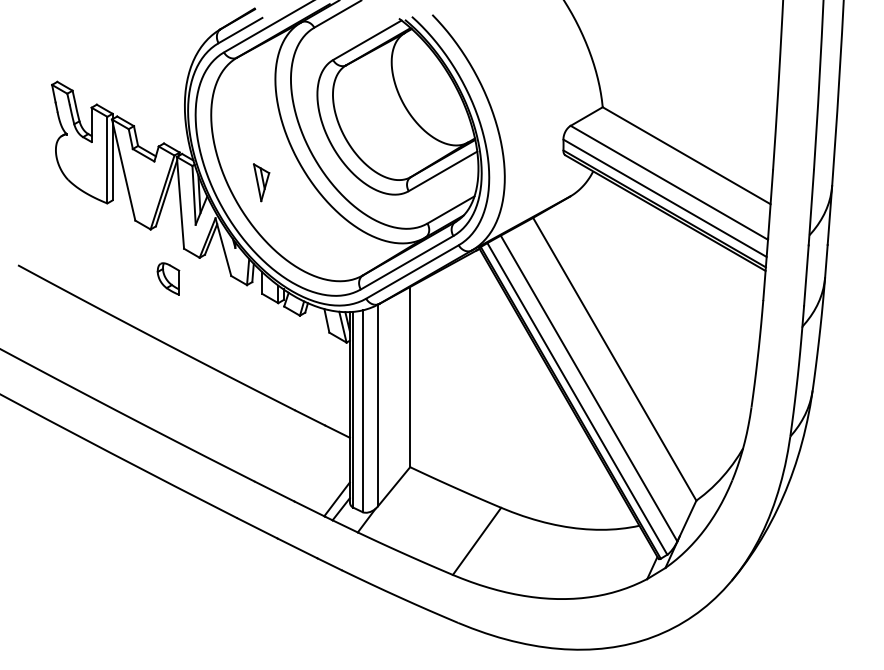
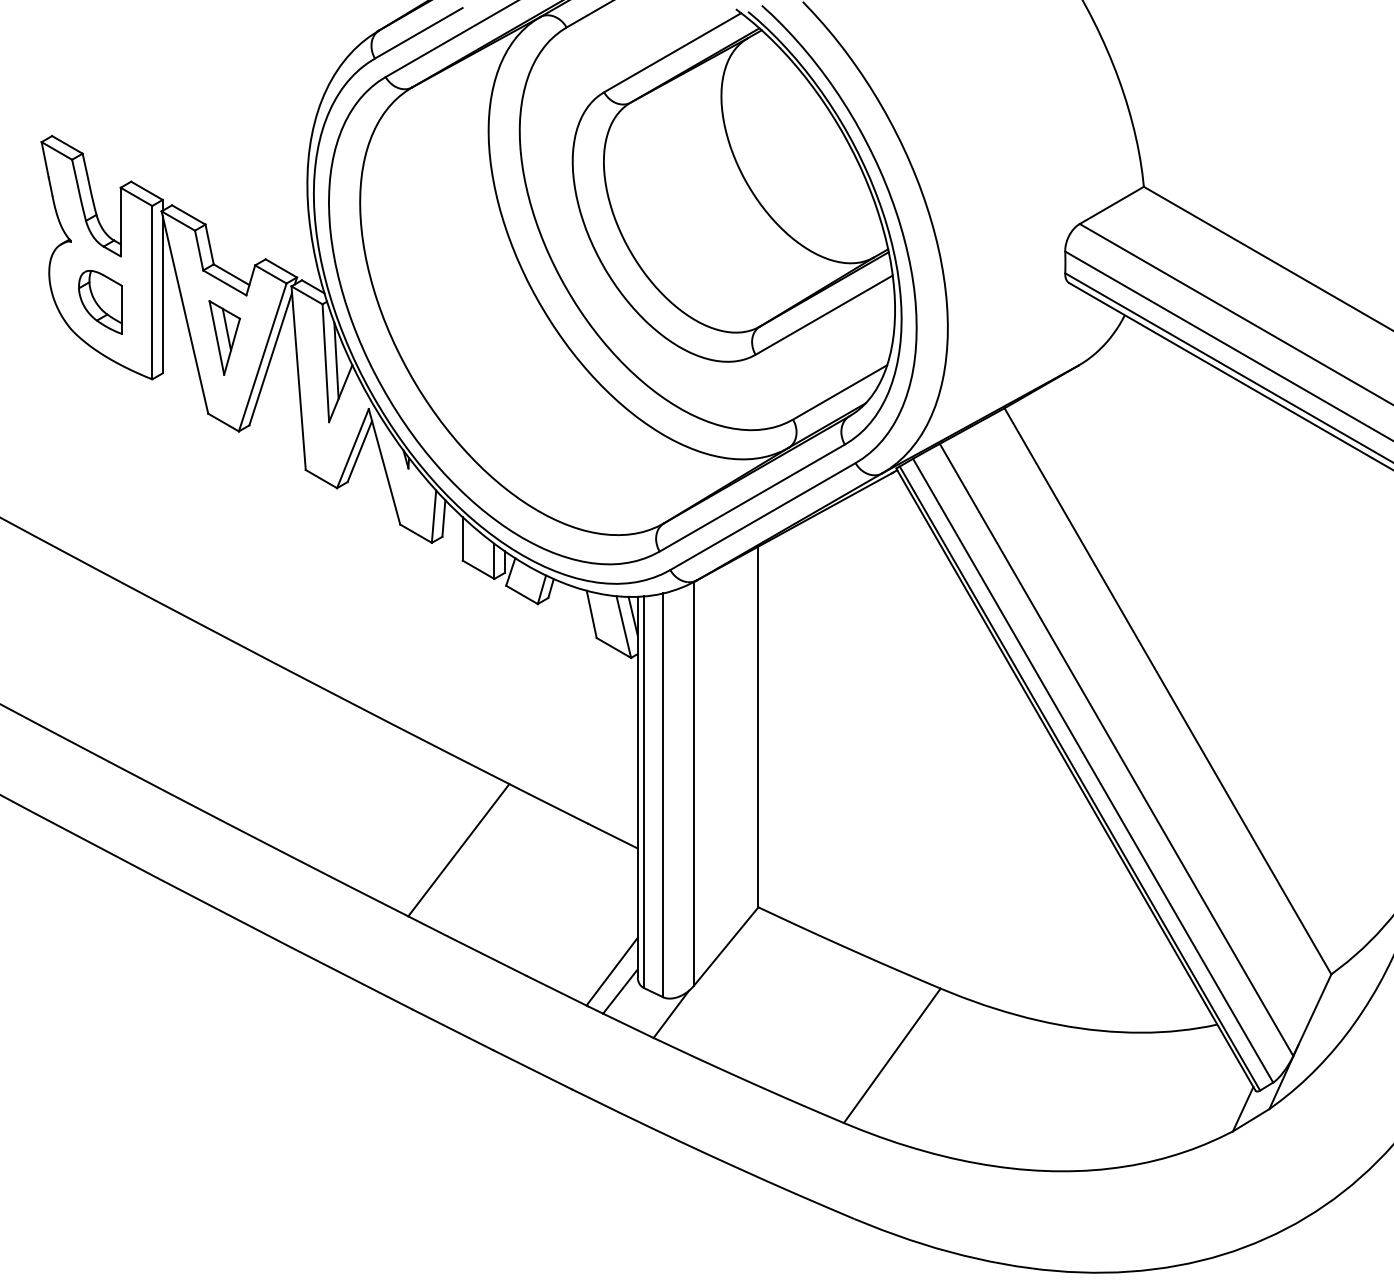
part: (261, 182) -> (224, 337), moved
part: (168, 278) -> (100, 301), moved
line: (260, 438) -> (458, 849), added

